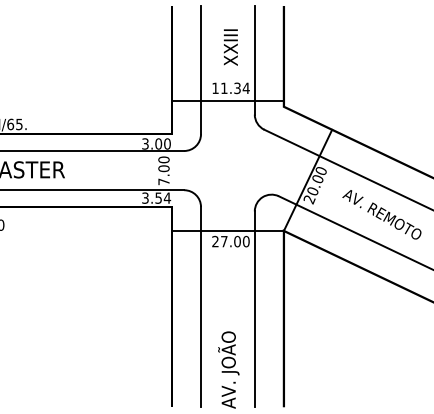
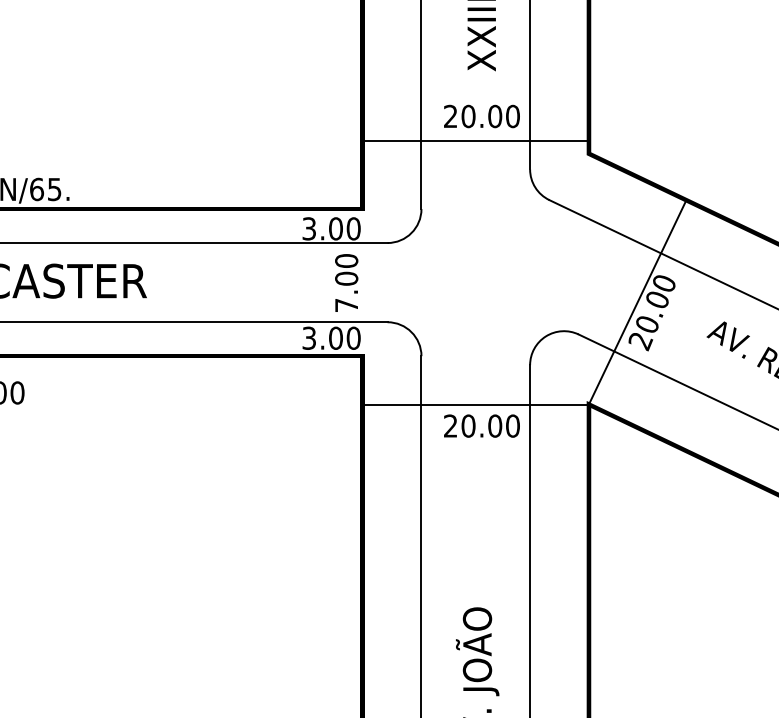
text: (230, 88) -> (481, 116), 11.34 -> 20.00
text: (163, 197) -> (345, 336), 3.54 -> 3.00
text: (223, 241) -> (466, 425), 27.00 -> 20.00

